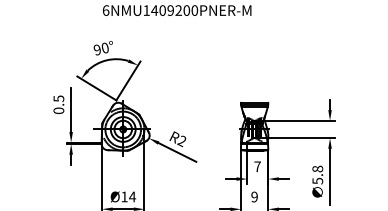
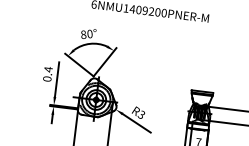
text: (97, 49) -> (83, 34), 90° -> 80°
text: (58, 98) -> (48, 69), 0.5 -> 0.4
text: (181, 141) -> (141, 115), R2 -> R3

